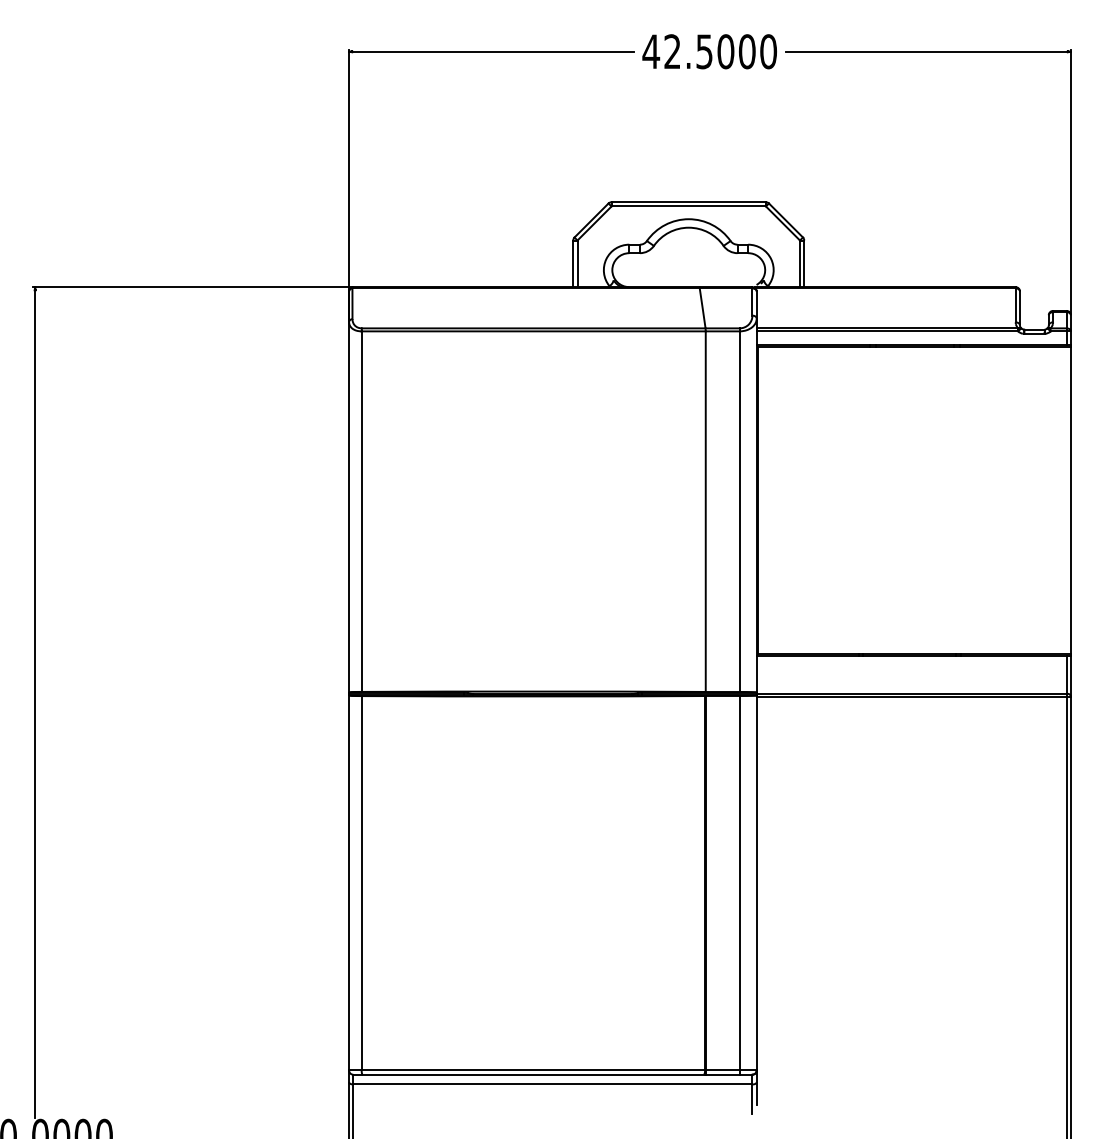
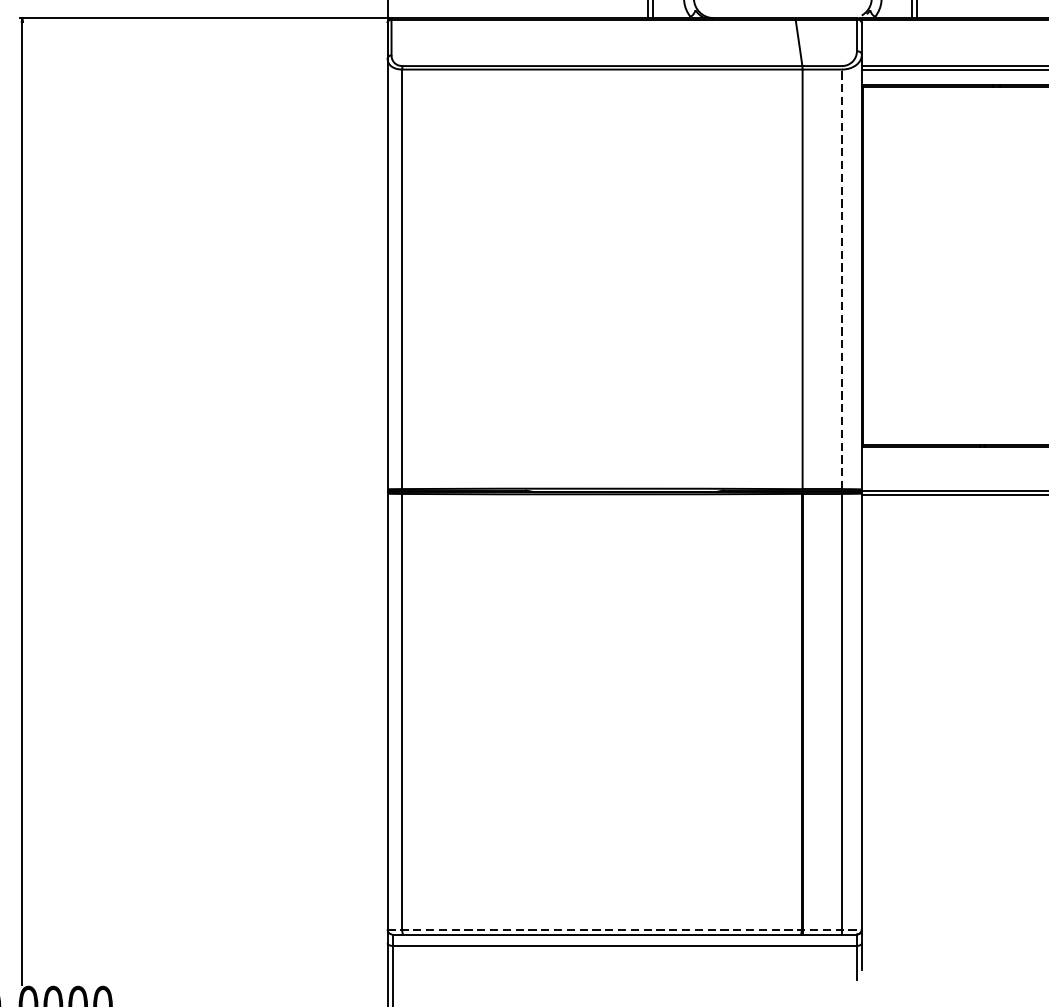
line: (739, 510) -> (841, 277), solid -> dashed
line: (552, 1070) -> (624, 929), solid -> dashed

